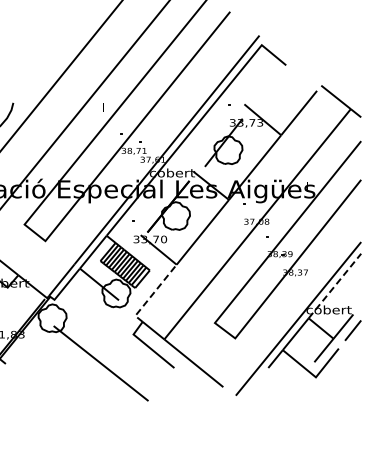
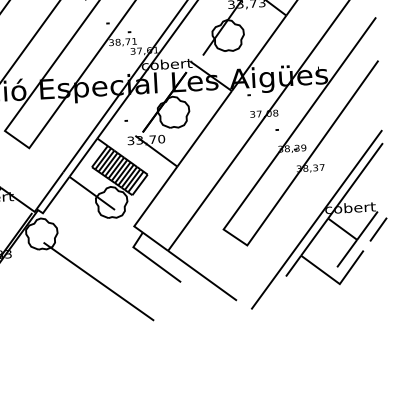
line: (334, 286) -> (355, 181), dashed -> solid
line: (152, 294) -> (152, 201), dashed -> solid

